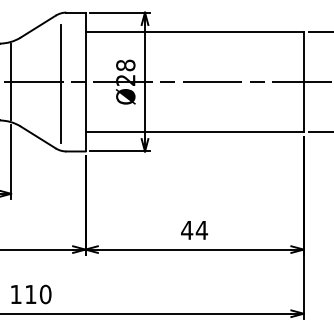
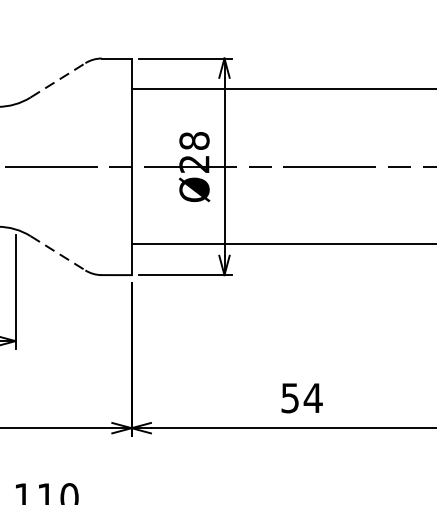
line: (38, 26) -> (58, 80), solid -> dashed
line: (11, 81) -> (16, 165), removed
line: (60, 84) -> (92, 170), removed
line: (38, 137) -> (58, 253), solid -> dashed
text: (187, 230) -> (290, 398), 44 -> 54

